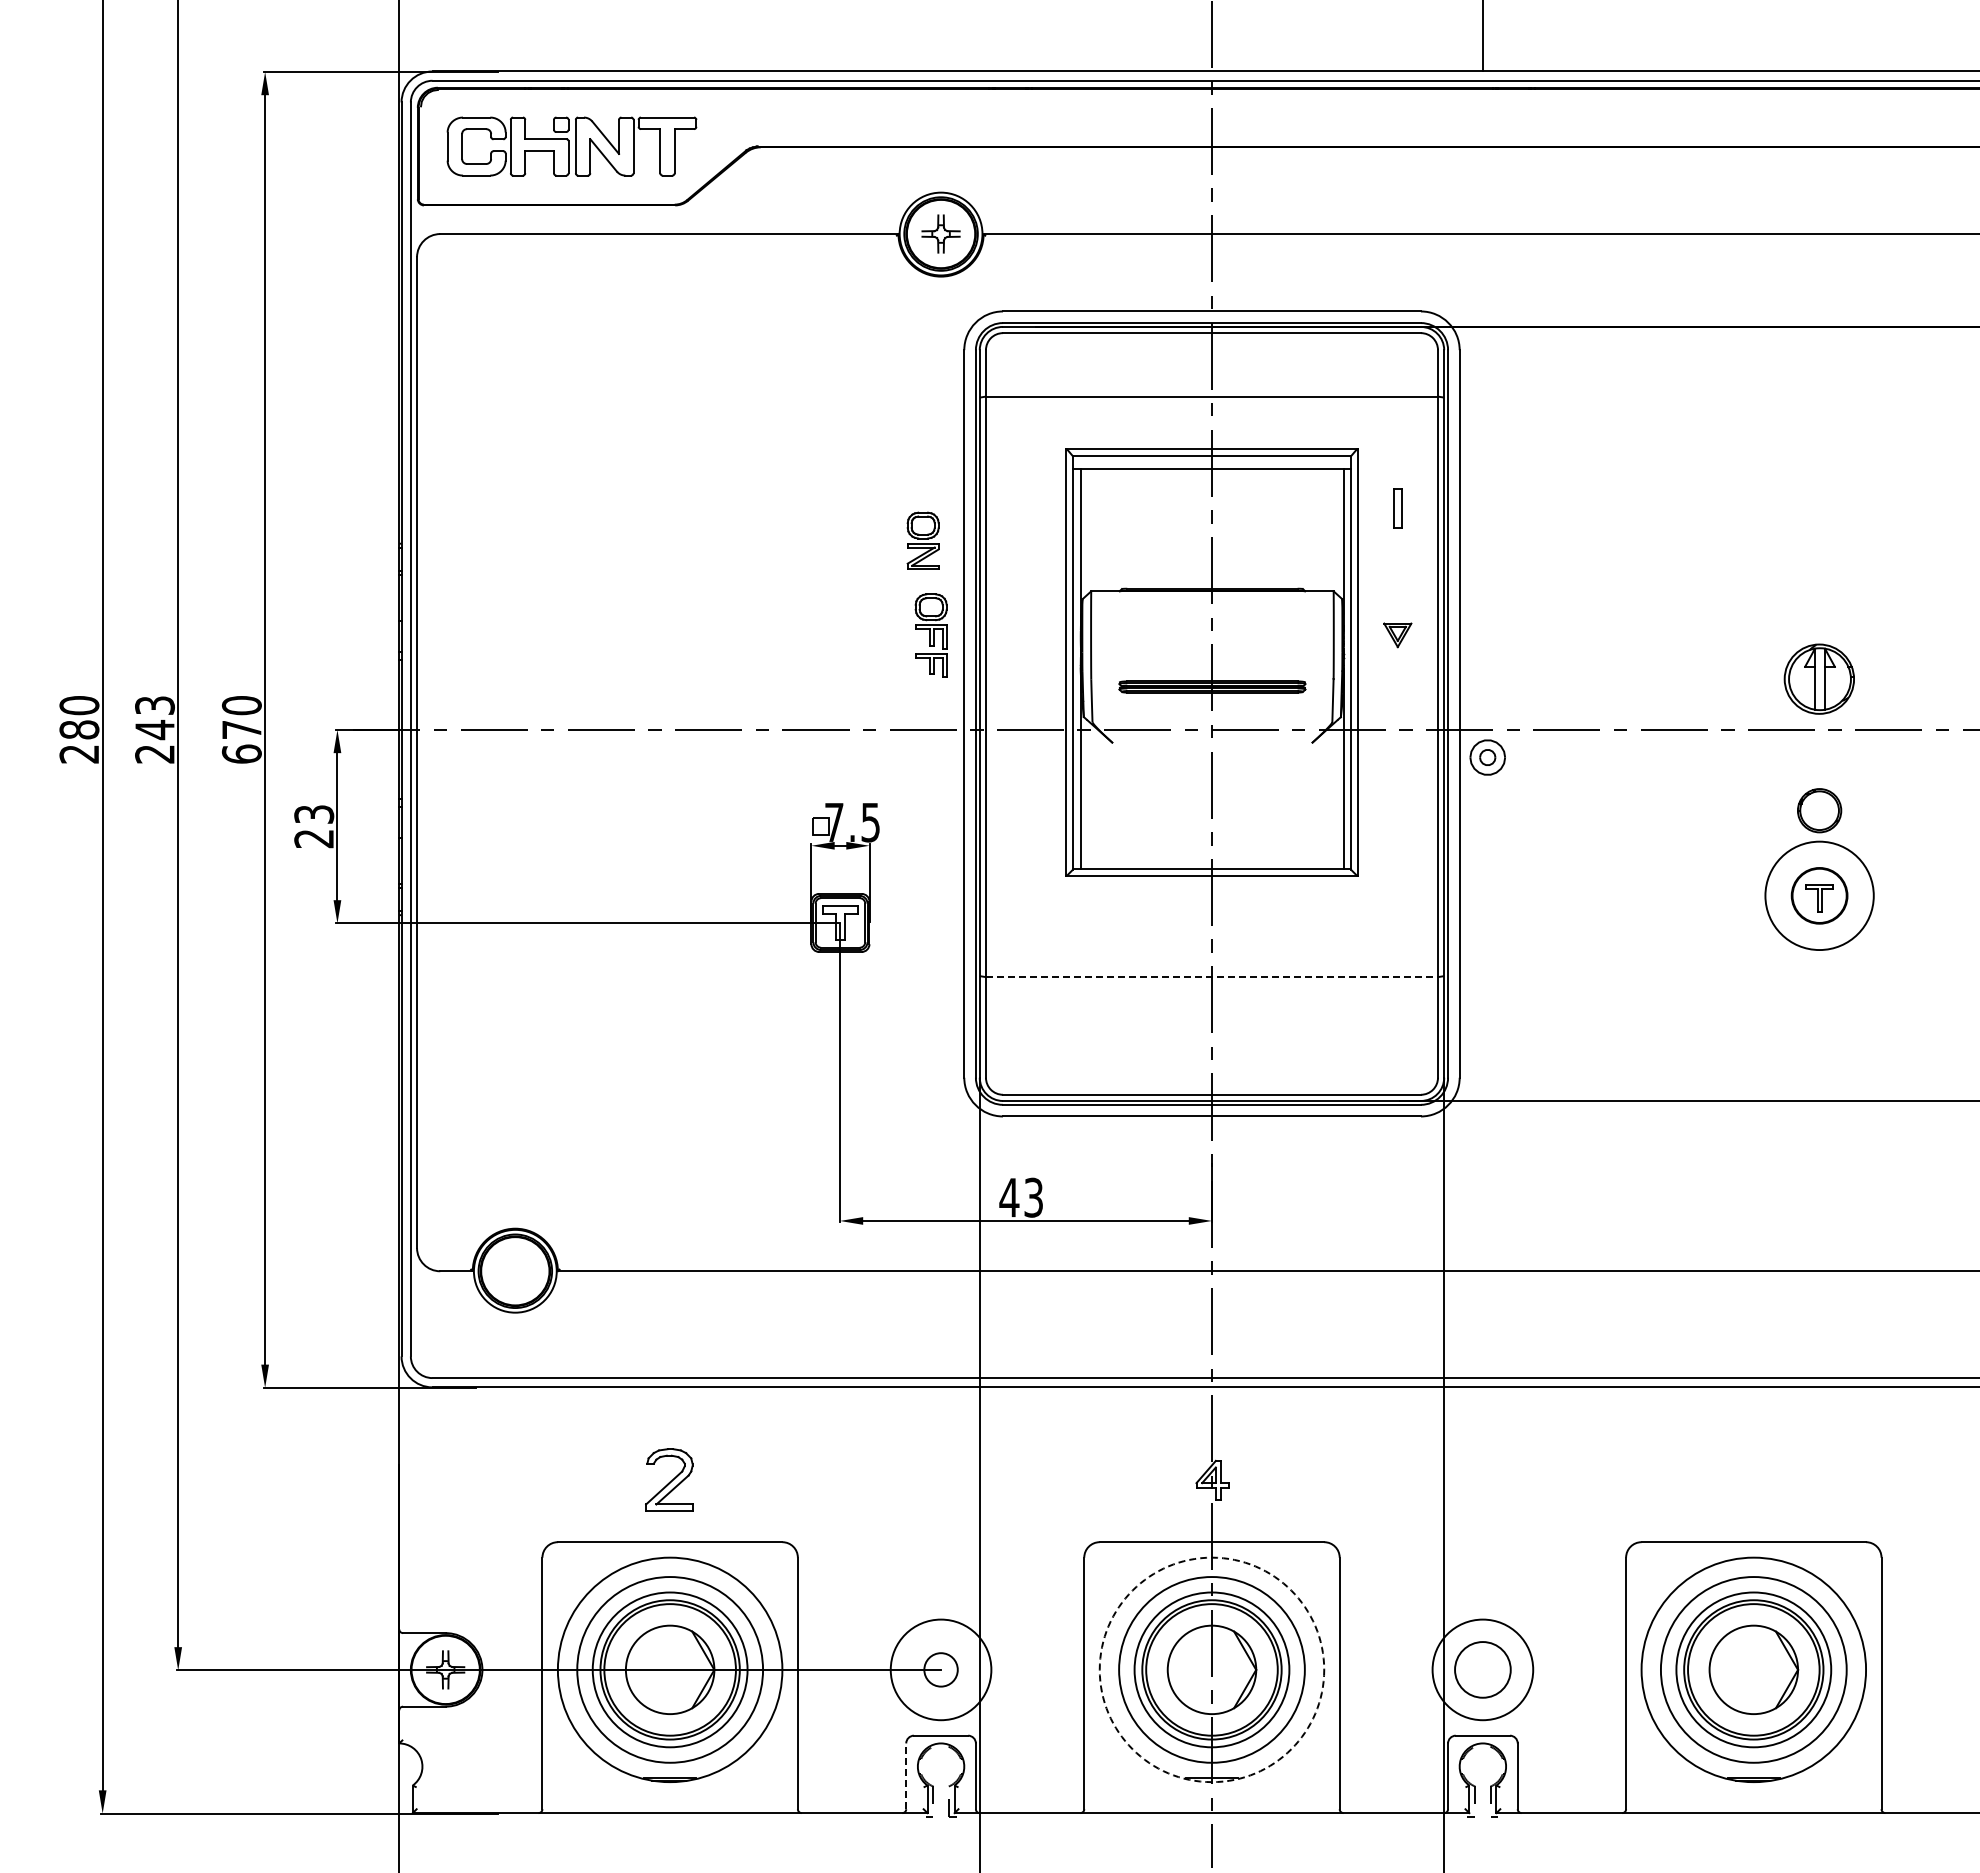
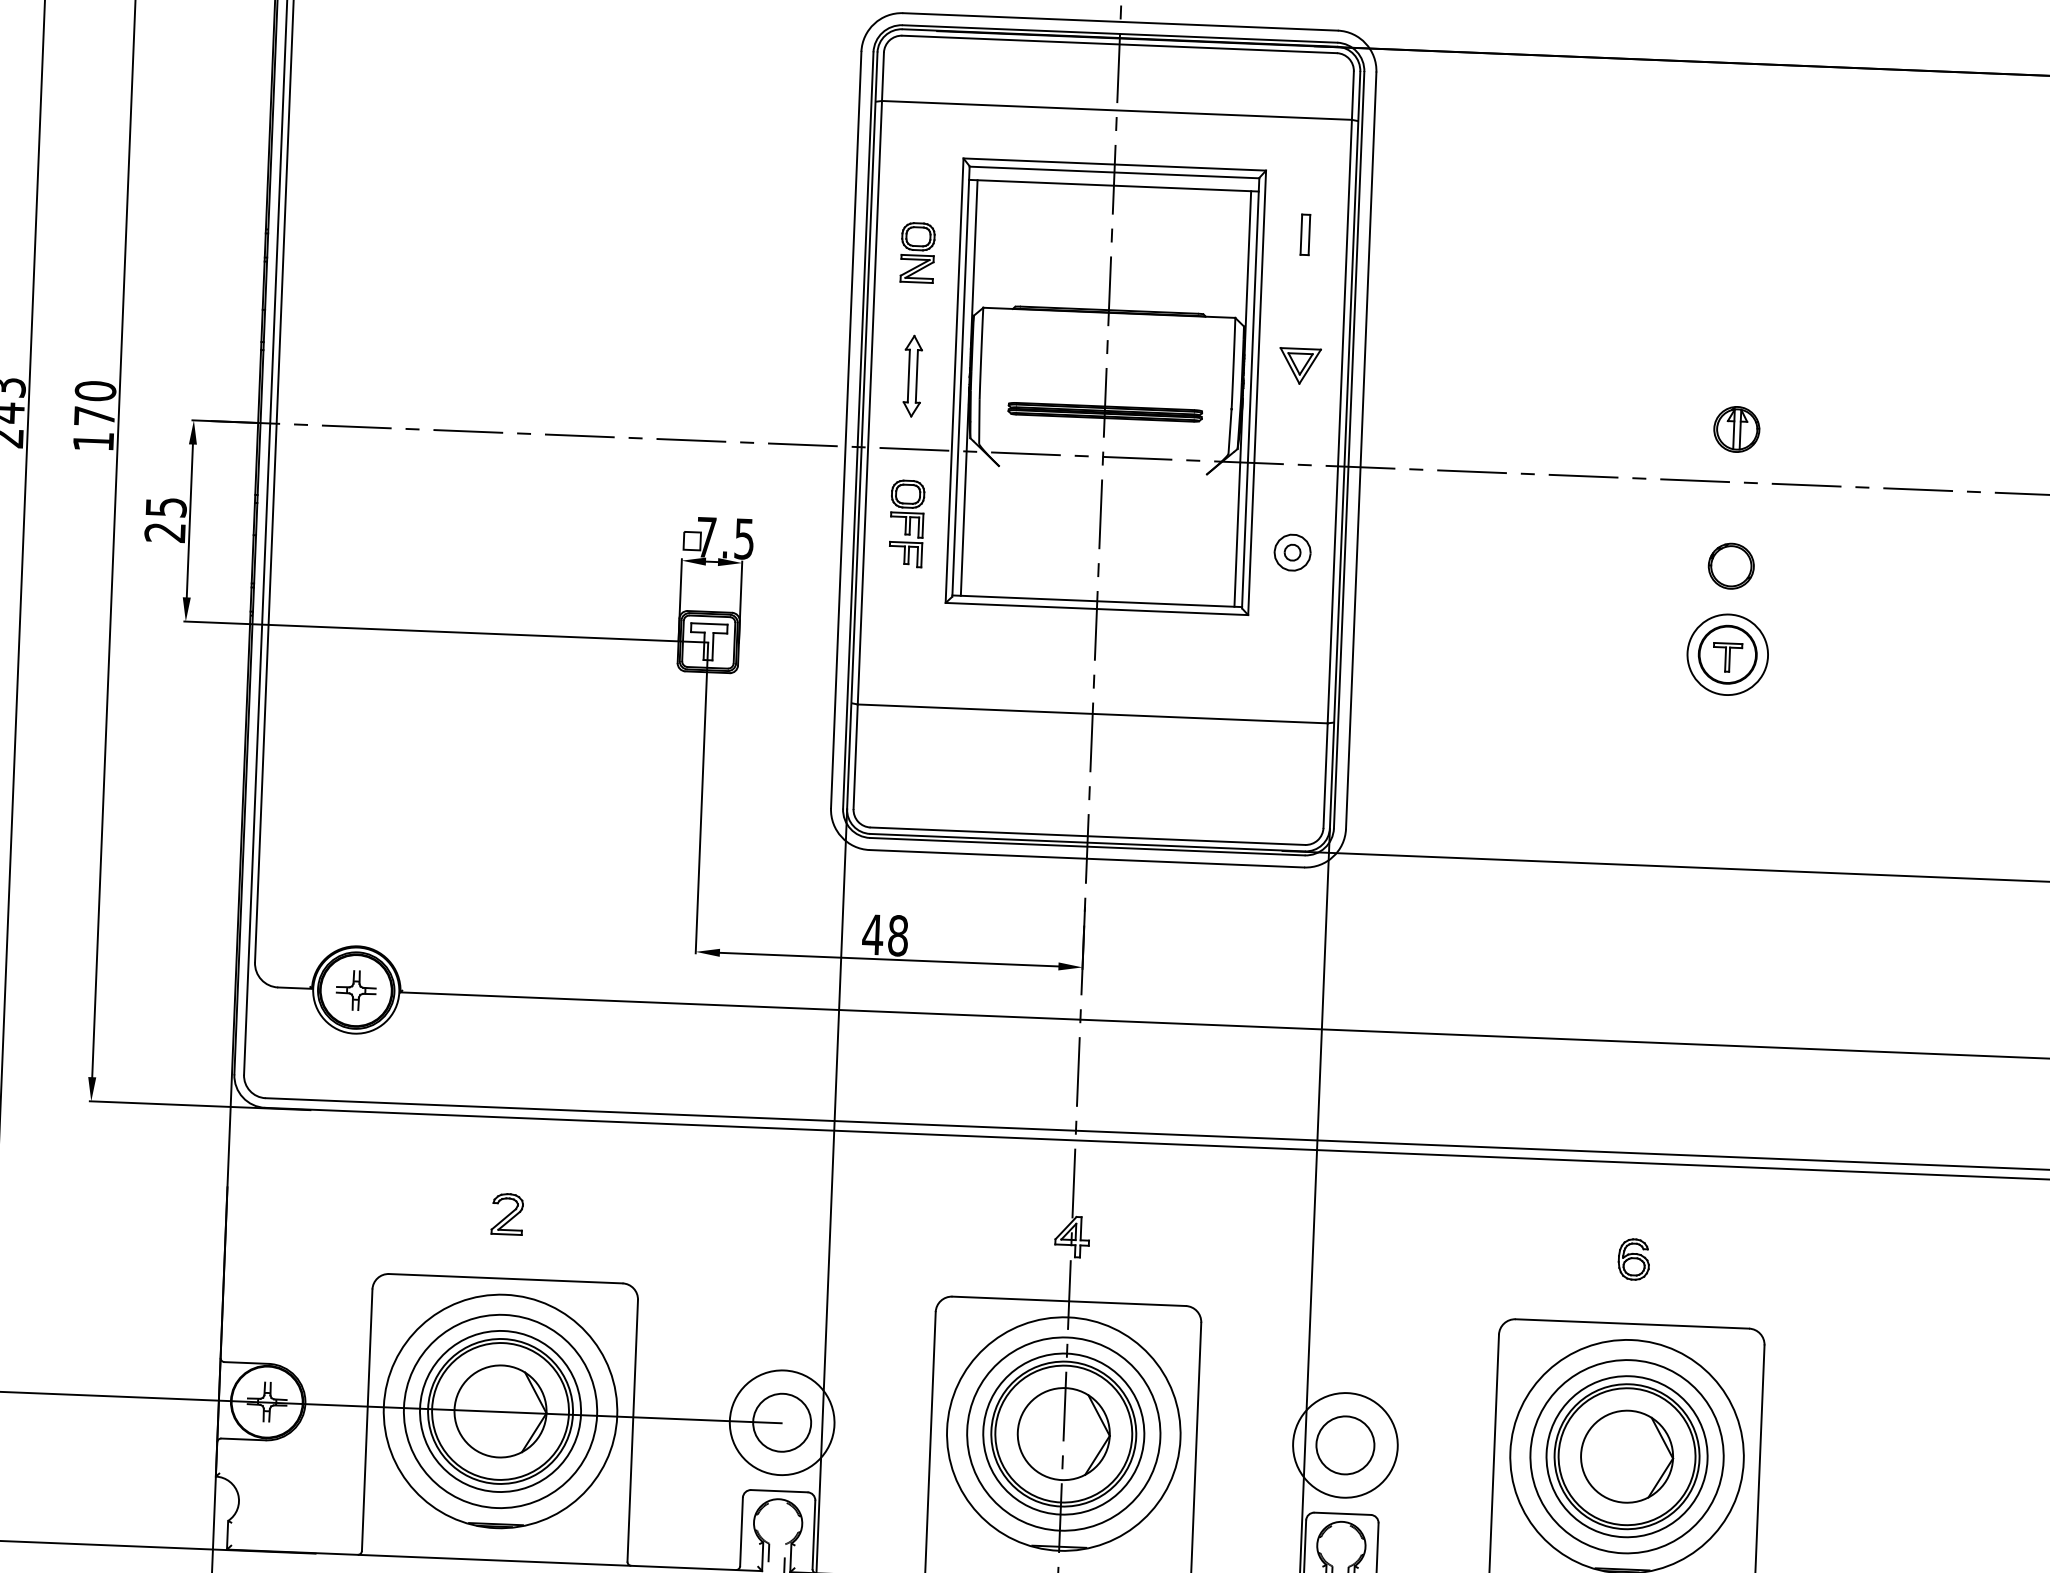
part: (922, 540) -> (917, 252), moved
part: (930, 635) -> (906, 523), moved
part: (1397, 635) -> (1299, 366), size x1.43
part: (1025, 659) -> (912, 375), added
part: (1819, 678) -> (1736, 428), size x0.62
text: (241, 753) -> (93, 440), 670 -> 170
part: (1487, 757) -> (1292, 552), moved
text: (313, 814) -> (165, 507), 23 -> 25
circle: (1819, 895) -> (1727, 654), size x0.71
line: (1212, 977) -> (1093, 714), dashed -> solid
text: (1033, 1197) -> (897, 935), 43 -> 48
part: (514, 1270) -> (355, 989), added
part: (668, 1480) -> (506, 1214), size x0.62
part: (1752, 1480) -> (1633, 1259), added
circle: (940, 1669) -> (781, 1422), size x1.67
circle: (1211, 1669) -> (1063, 1433), dashed -> solid
line: (906, 1776) -> (741, 1532), dashed -> solid

